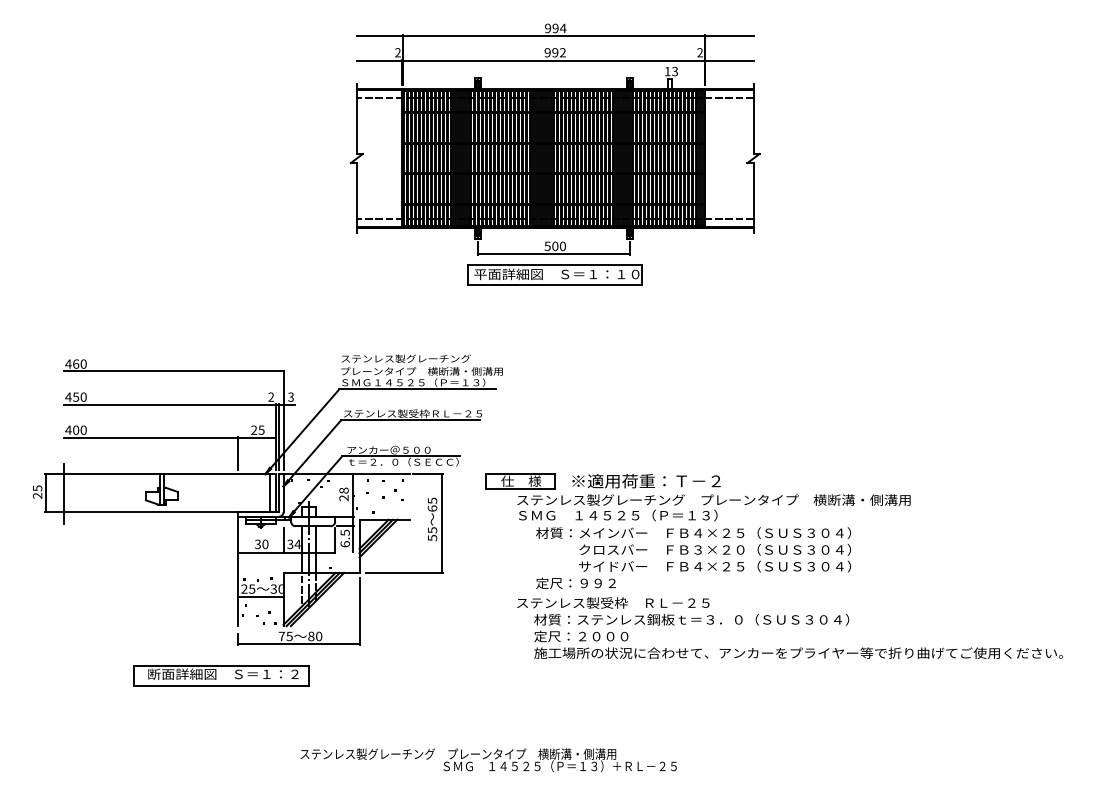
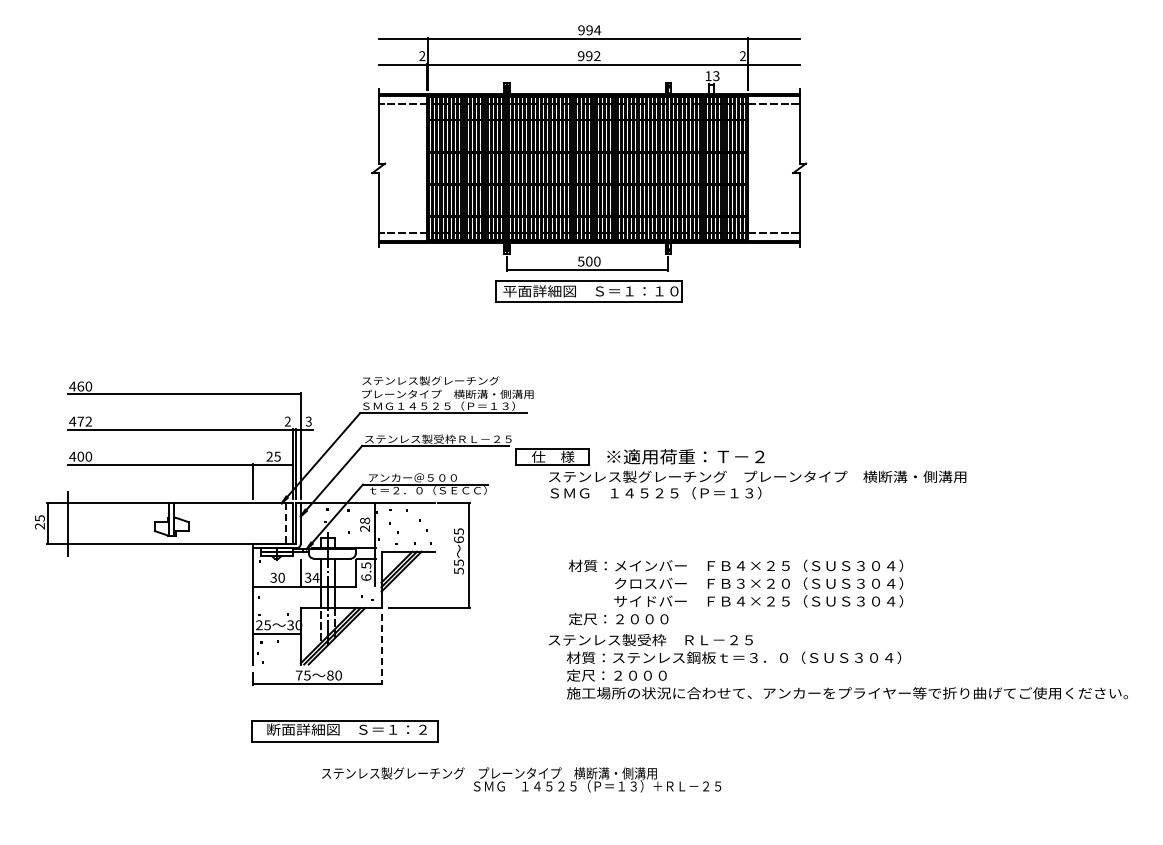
text: (79, 397) -> (84, 421), 450 -> 472
line: (269, 493) -> (286, 523), solid -> dashed
part: (697, 496) -> (740, 473), moved
text: (605, 583) -> (642, 619), 定尺：９９２ -> 定尺：２０００
line: (359, 611) -> (381, 649), solid -> dashed
part: (220, 676) -> (344, 731), moved
text: (488, 759) -> (521, 779), moved

